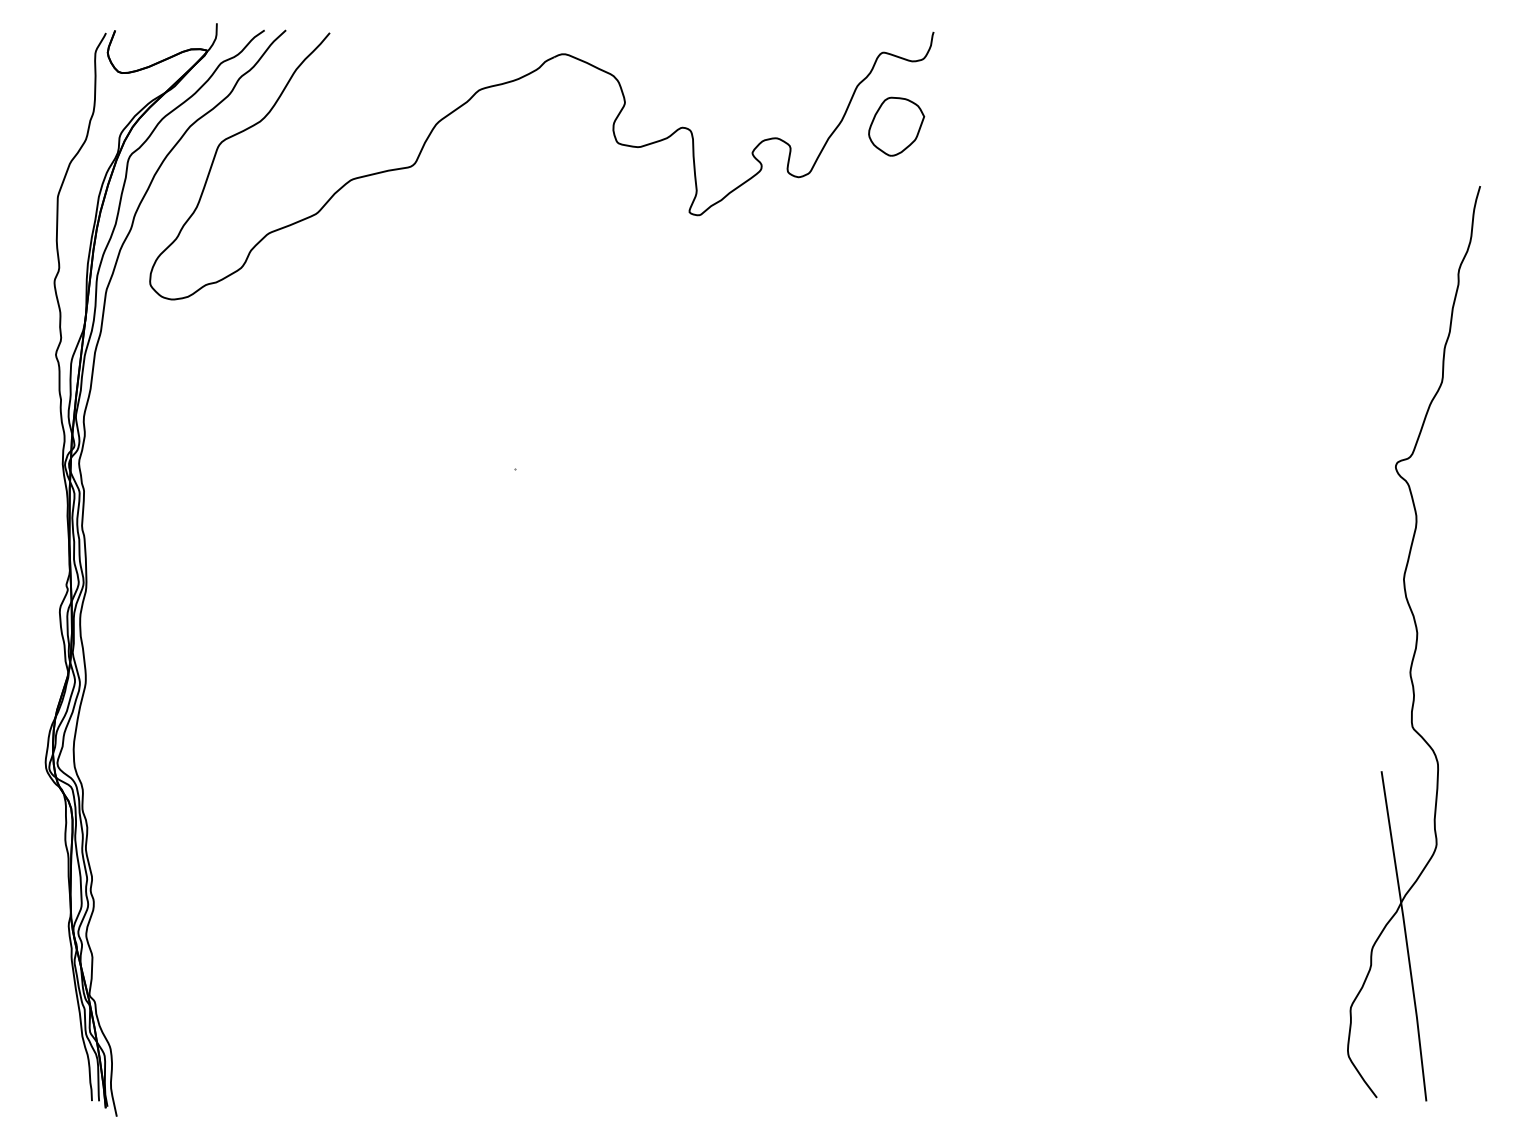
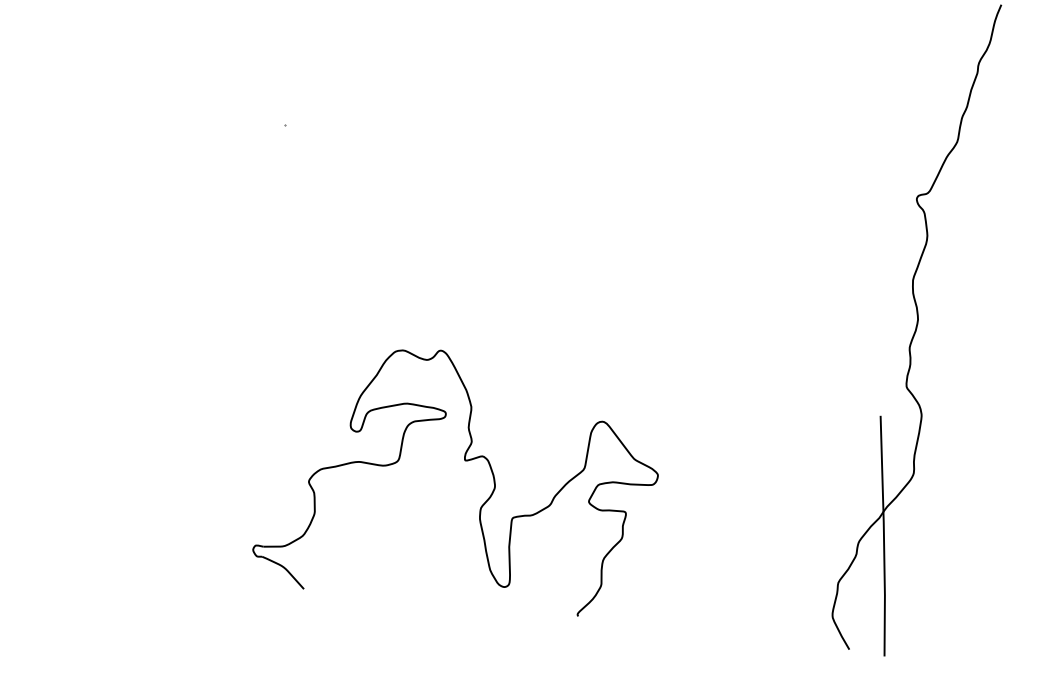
part: (817, 901) -> (465, 461), added

